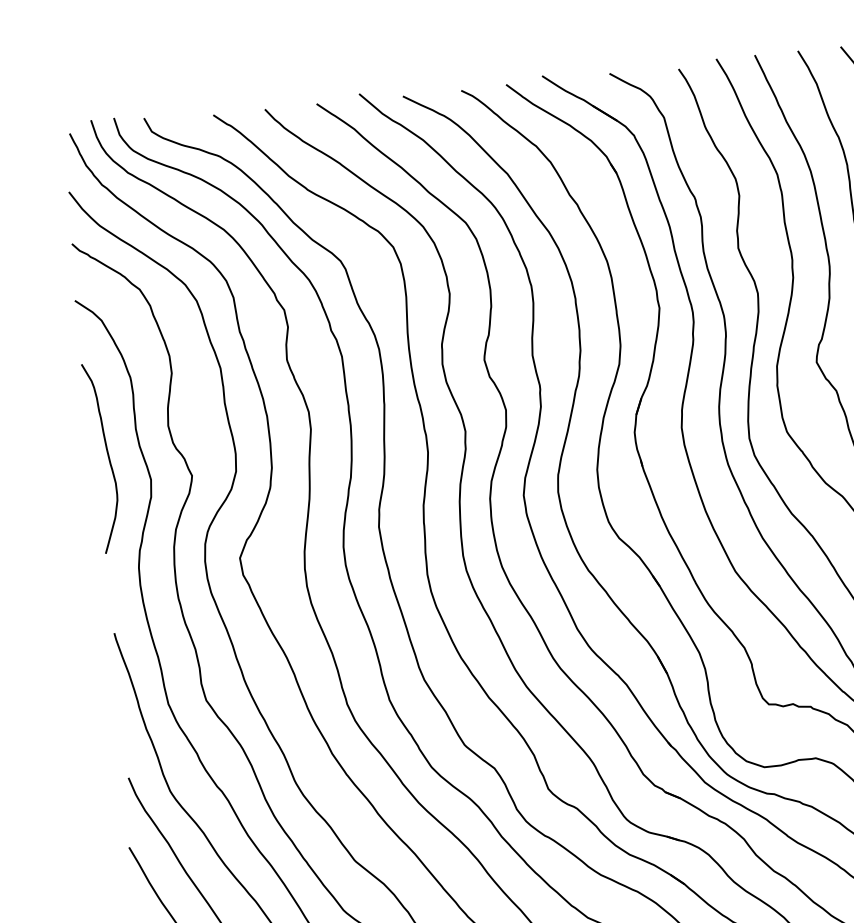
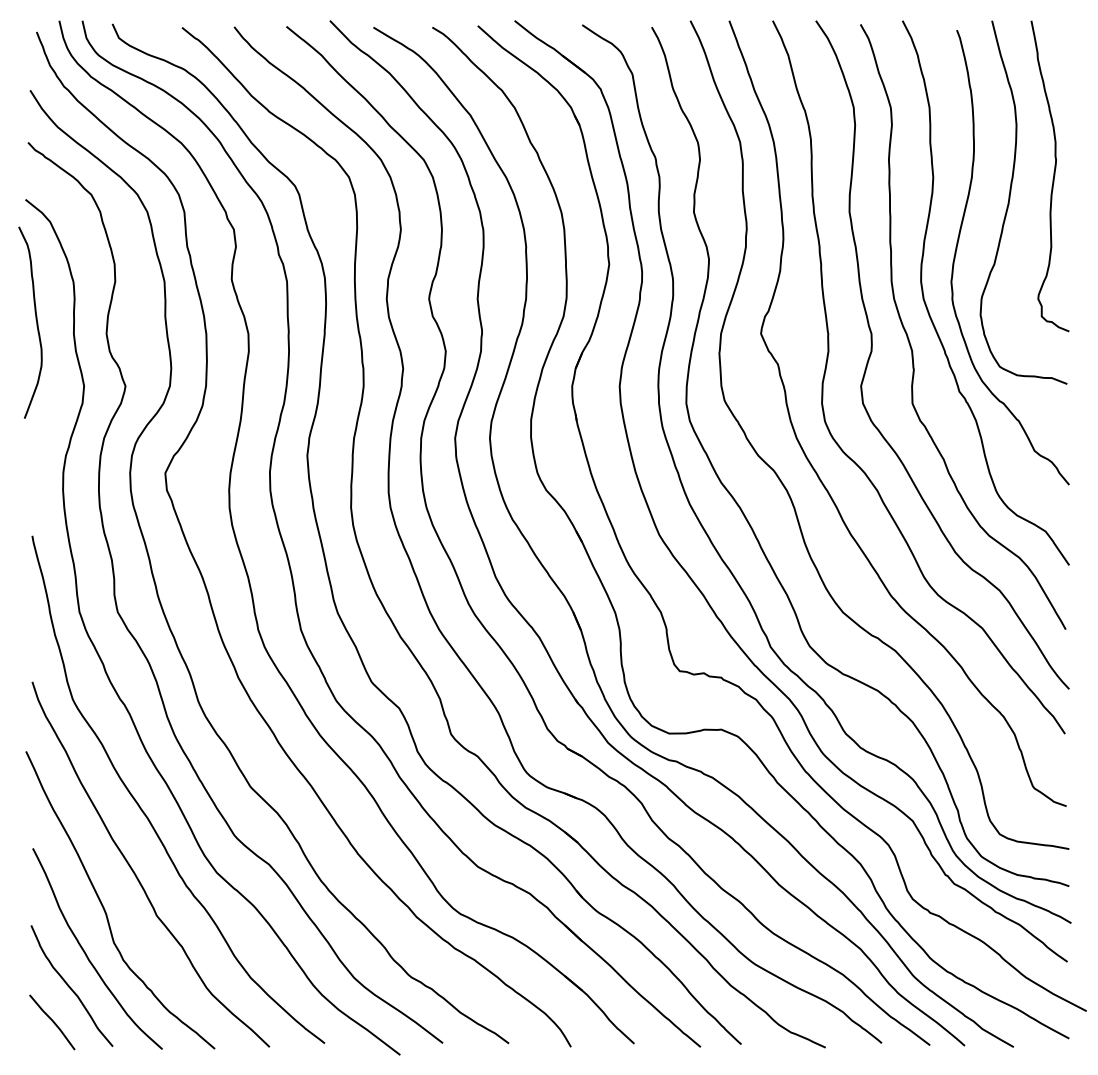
curve: (106, 454) -> (35, 319), moved

